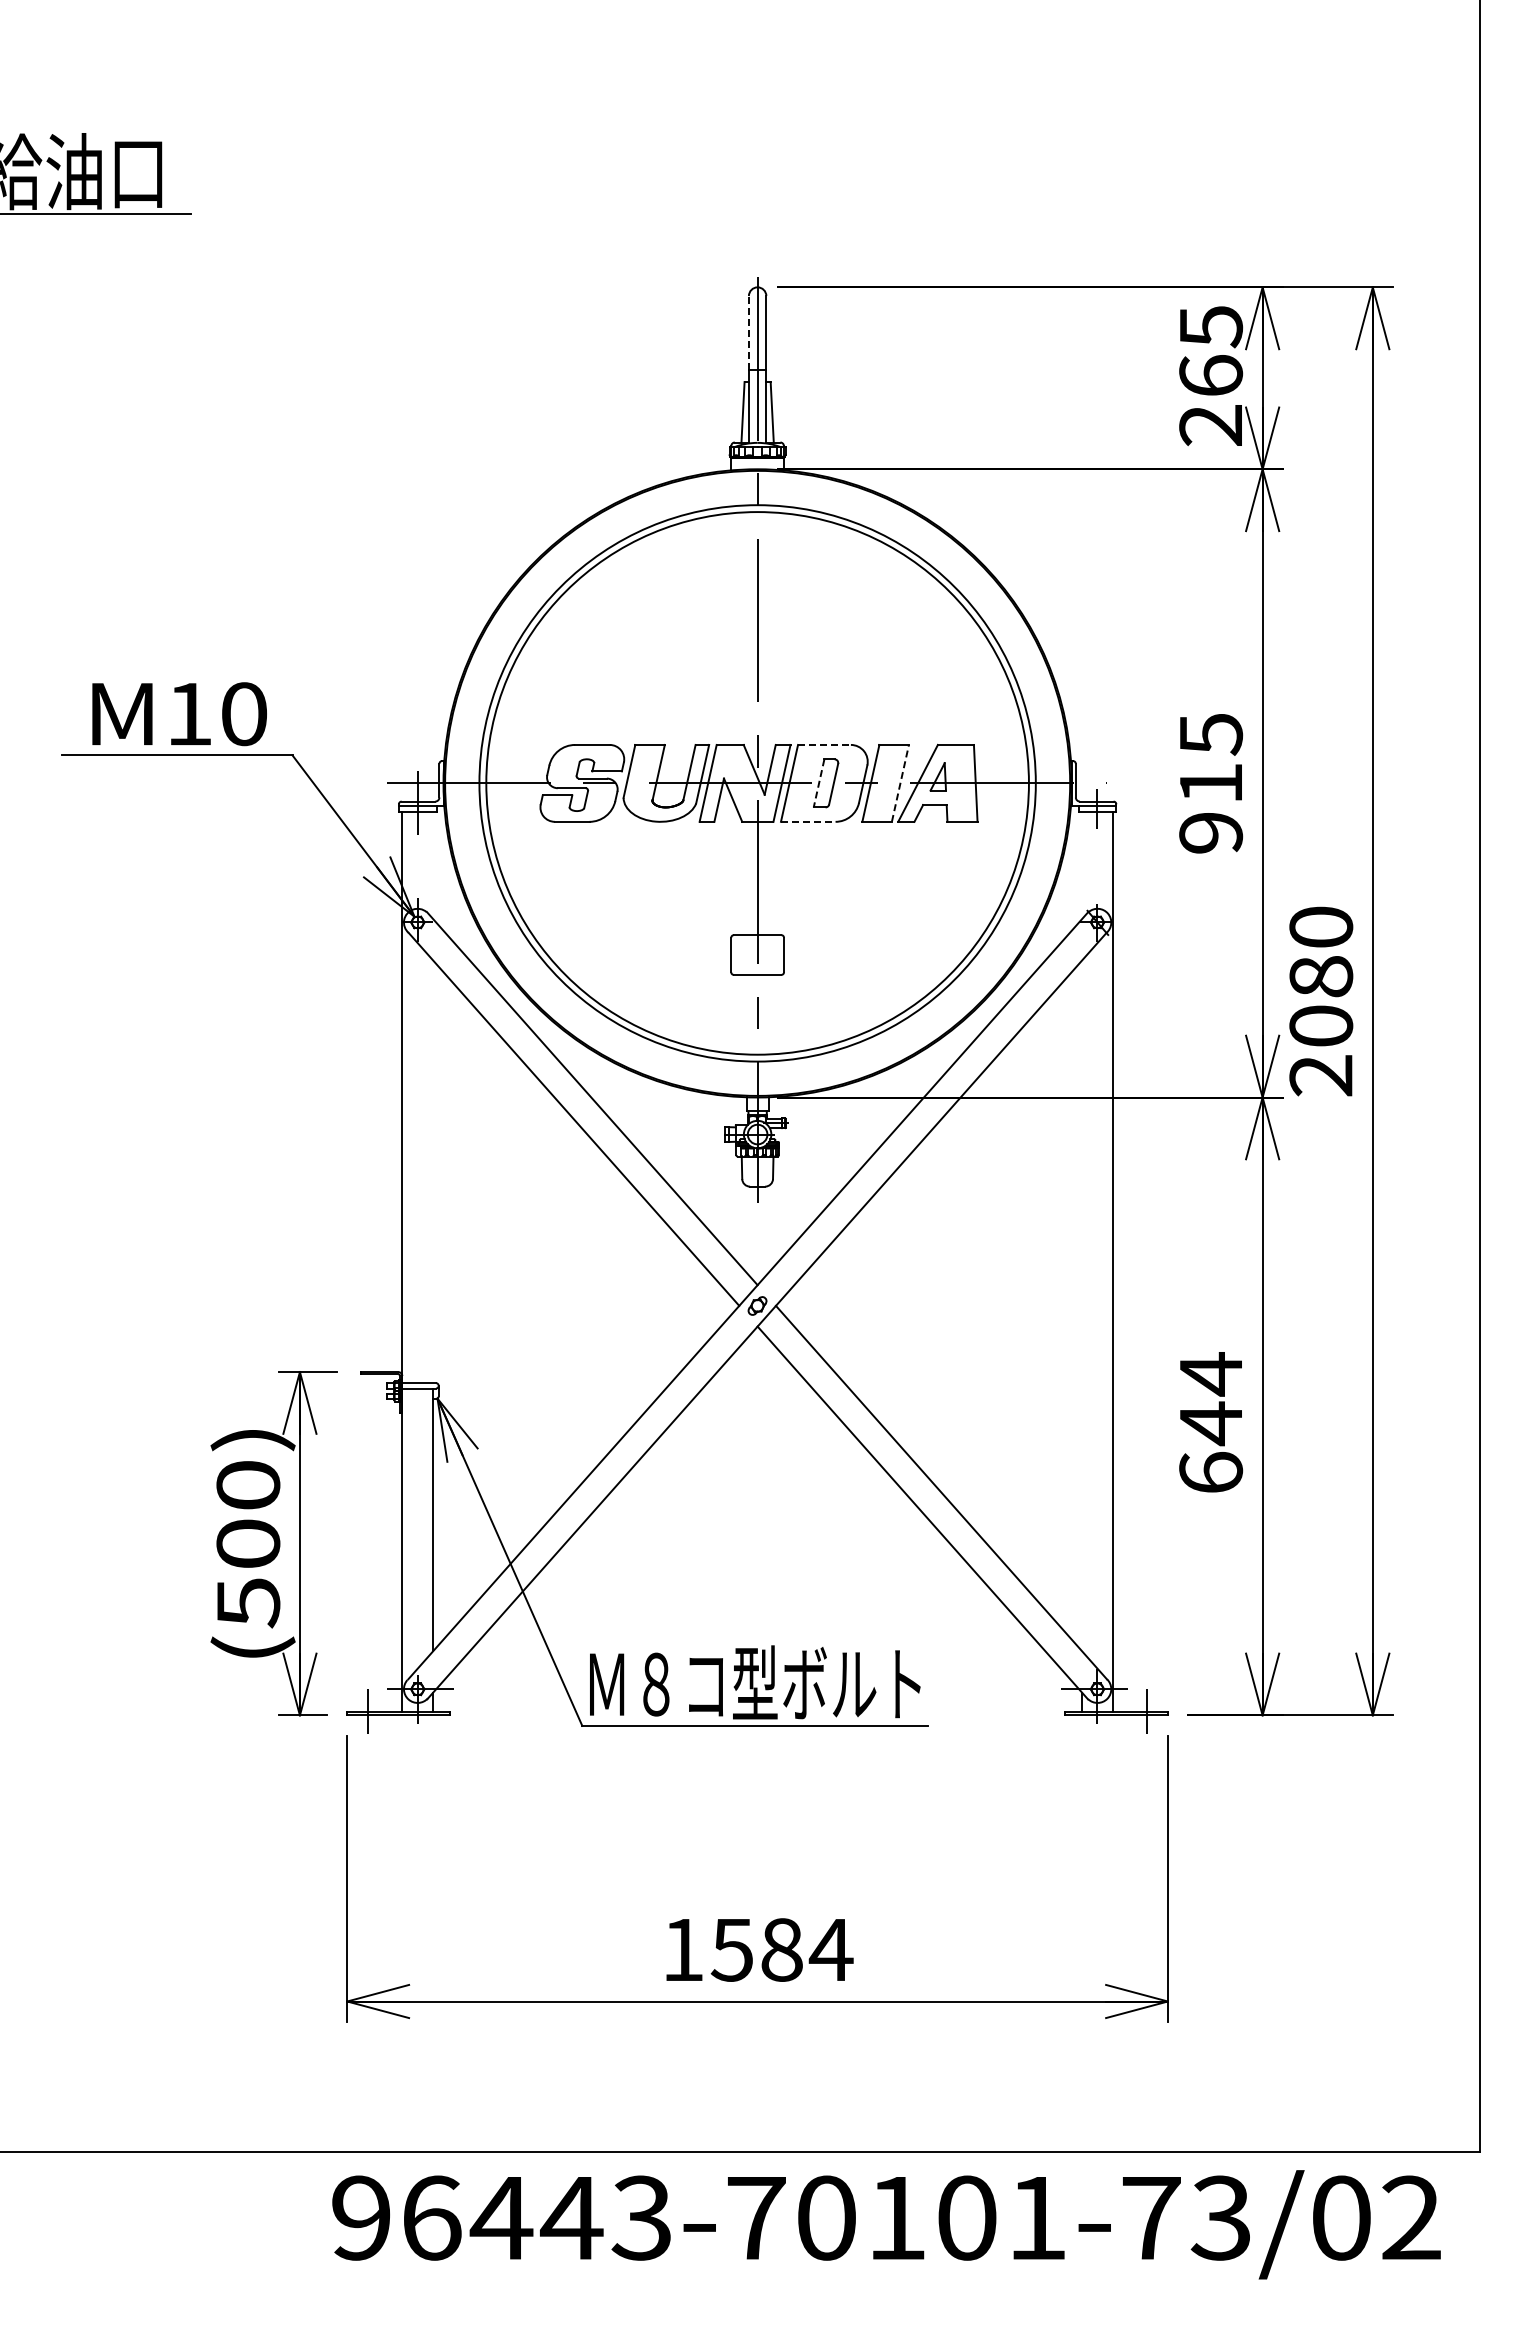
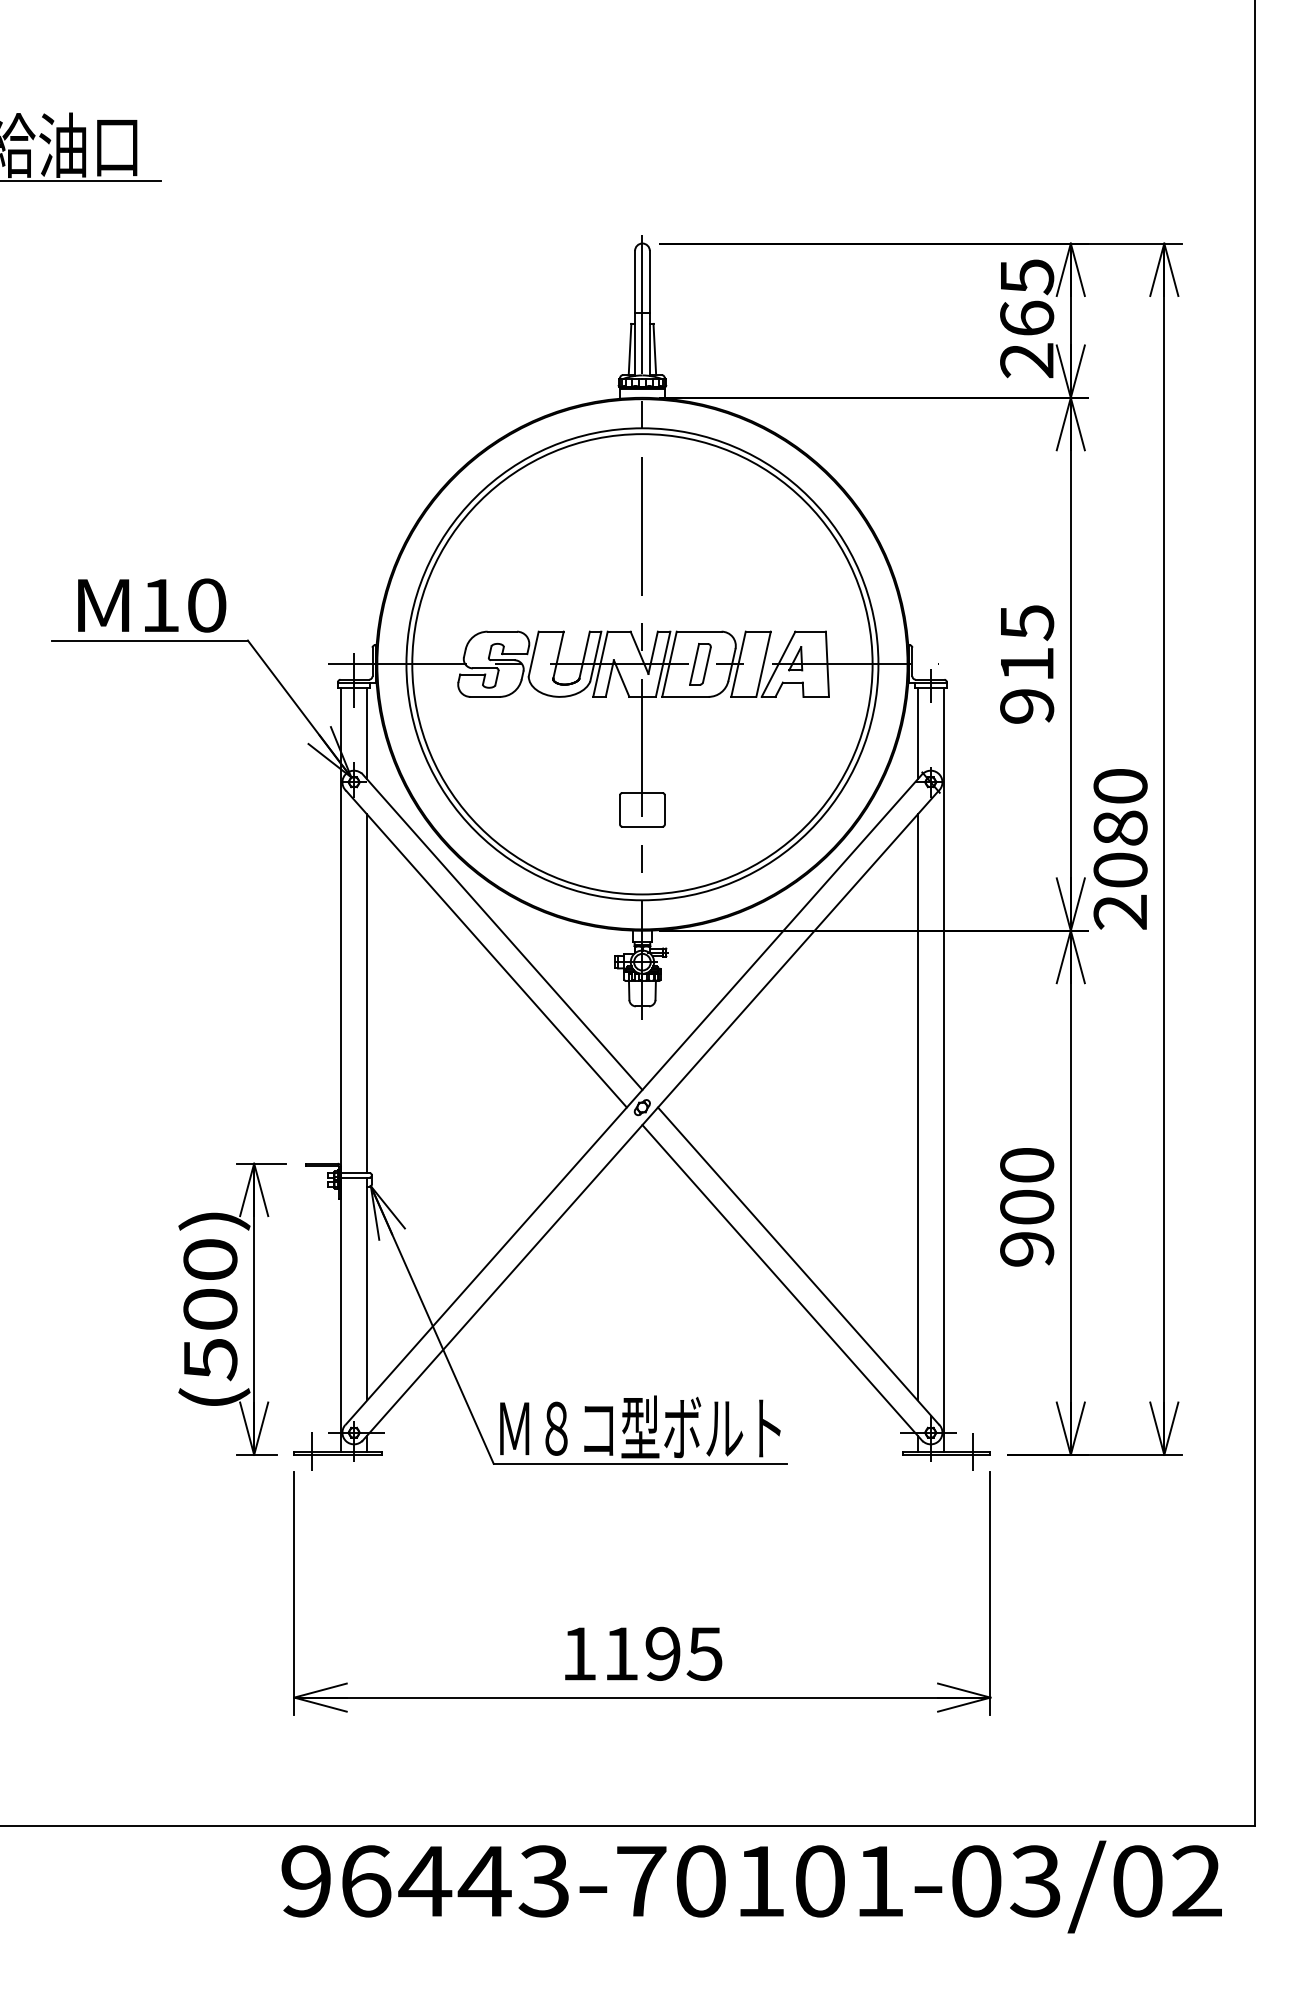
line: (748, 332) -> (634, 281), dashed -> solid
line: (824, 744) -> (699, 631), dashed -> solid
line: (900, 782) -> (763, 663), dashed -> solid
line: (819, 783) -> (694, 664), dashed -> solid
line: (808, 821) -> (685, 696), dashed -> solid
line: (433, 865) -> (367, 733), added
line: (1082, 865) -> (918, 733), added
line: (433, 1171) -> (367, 993), added
line: (1082, 1305) -> (918, 1107), added
text: (1211, 1422) -> (1027, 1206), 644 -> 900
text: (781, 1949) -> (662, 1653), 1584 -> 1195
text: (1151, 2217) -> (976, 1880), 96443-70101-73/02 -> 96443-70101-03/02

